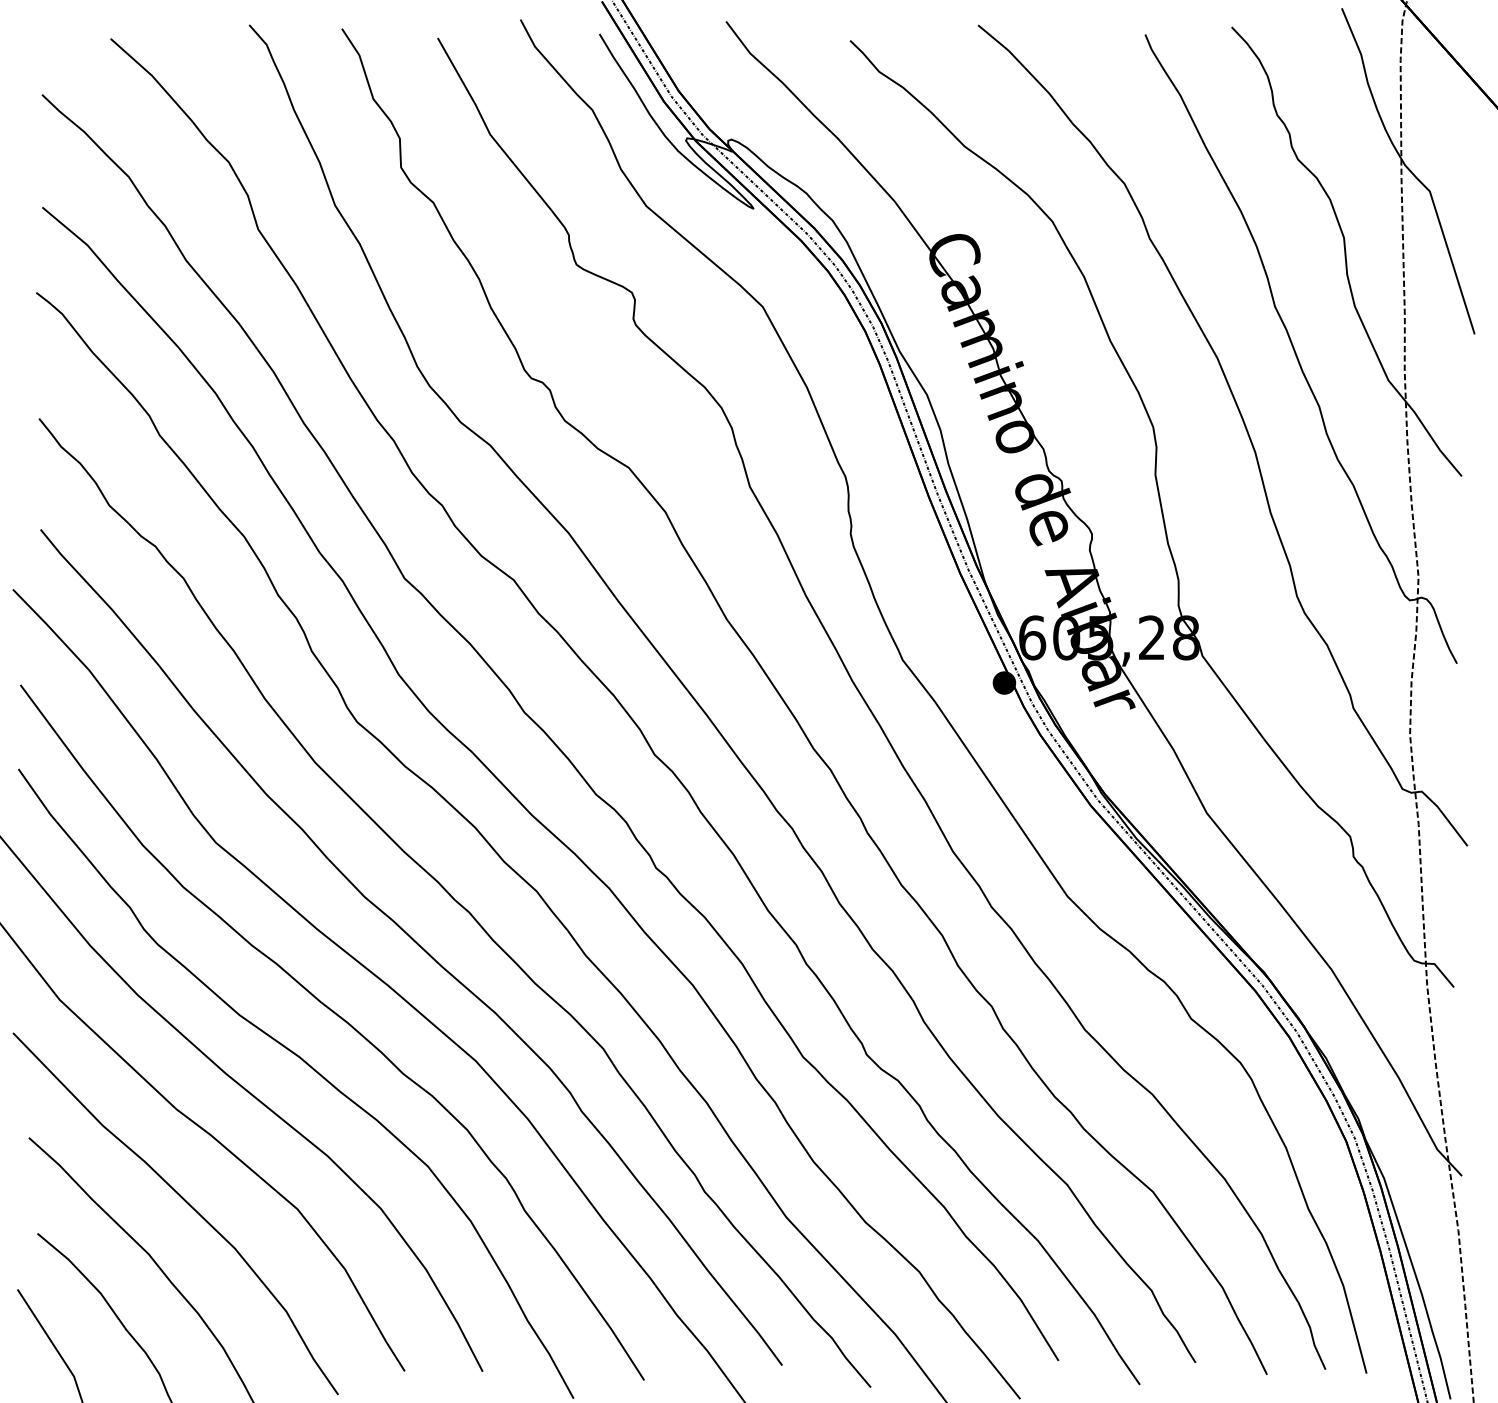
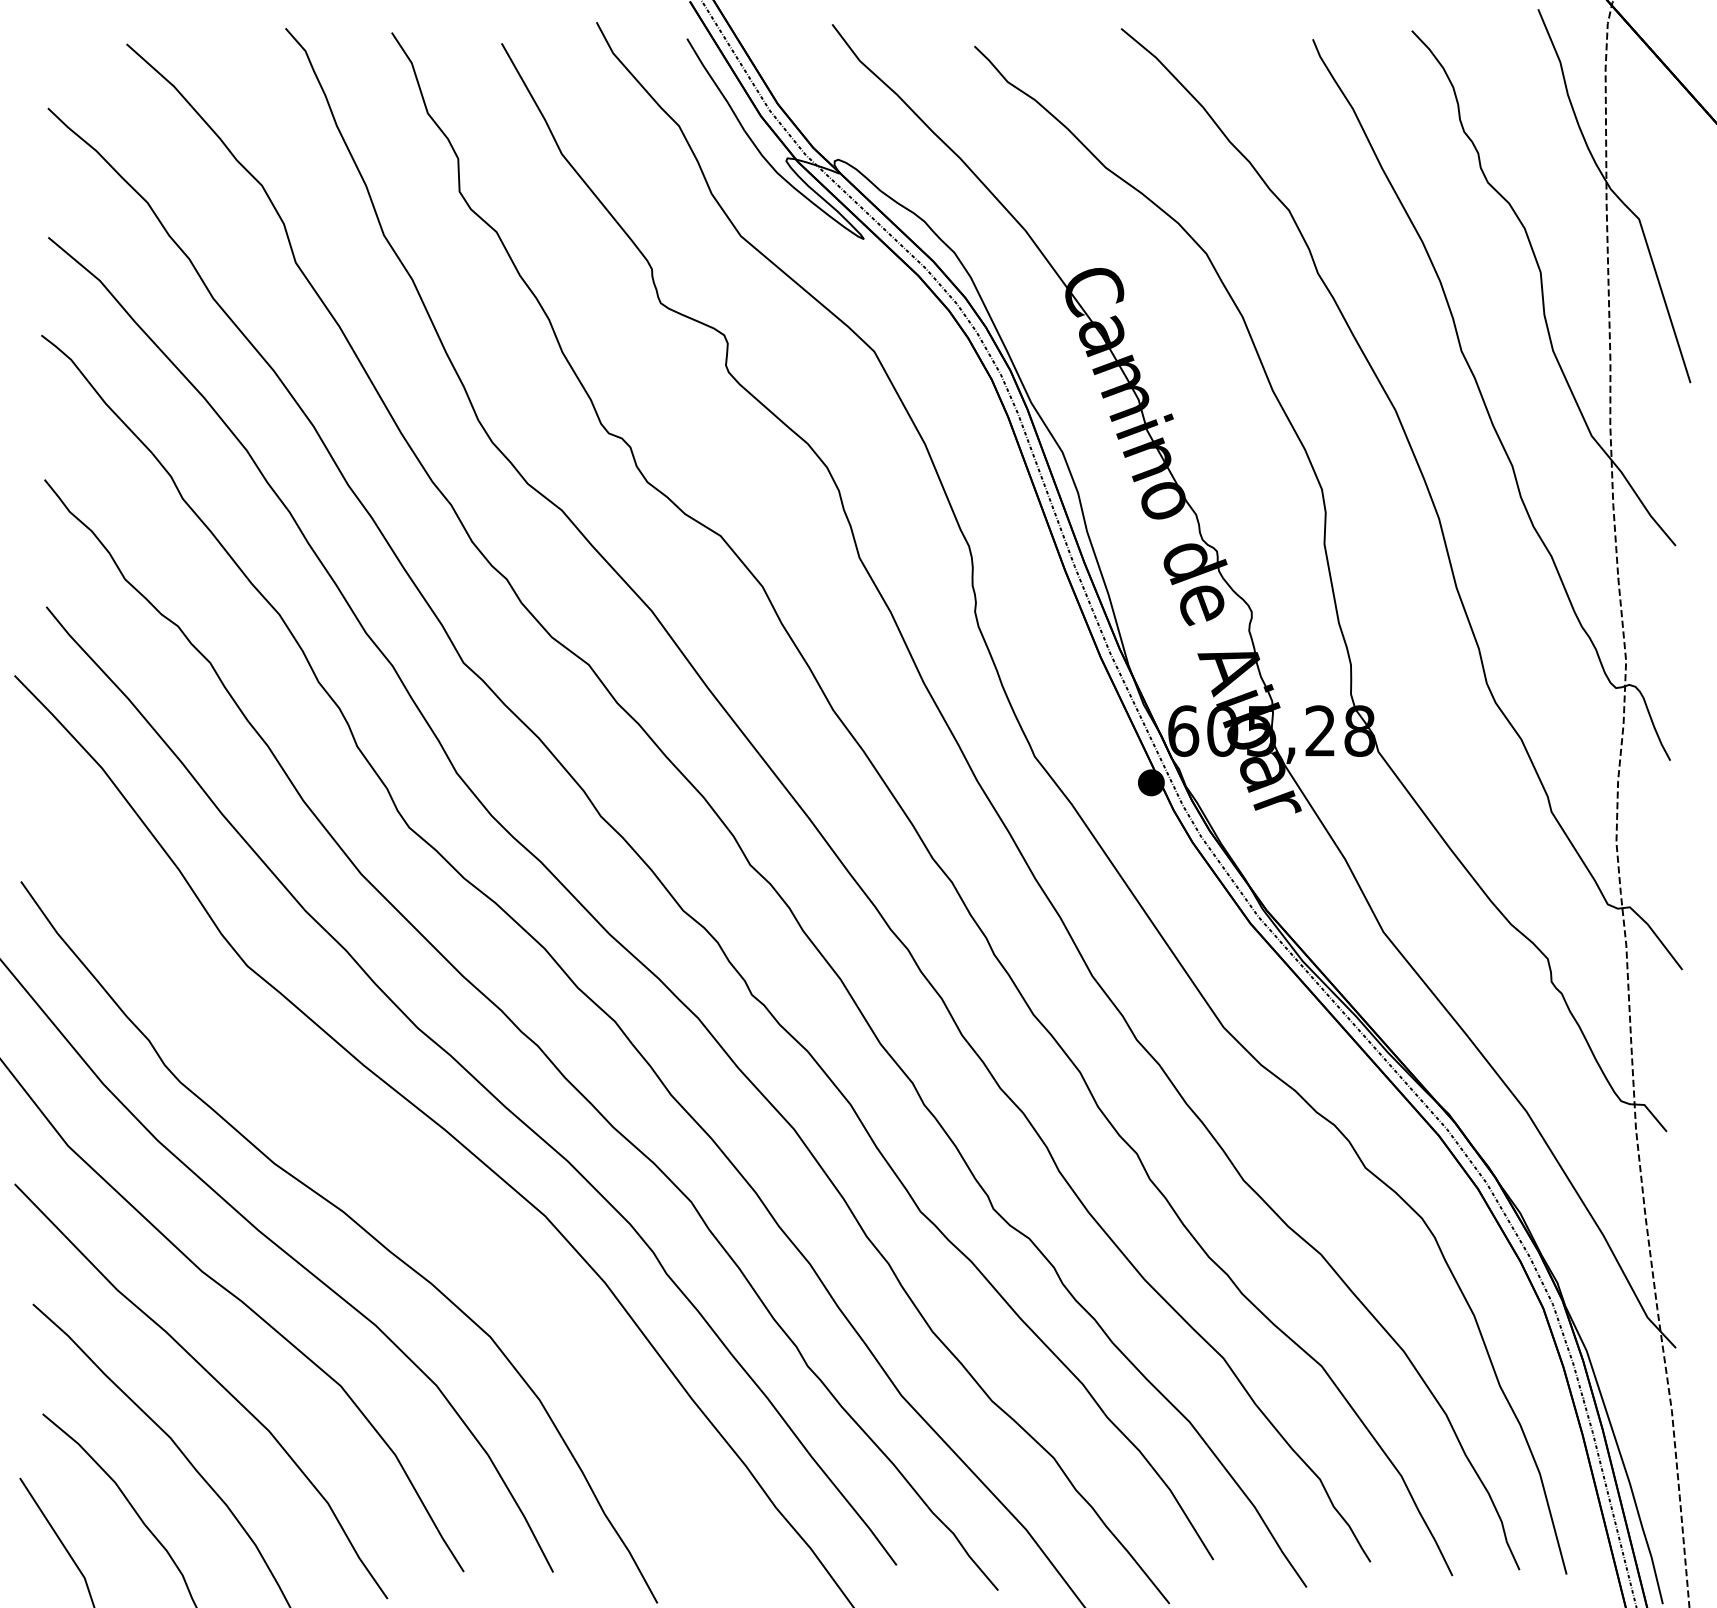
part: (342, 1020) -> (392, 1169), removed

